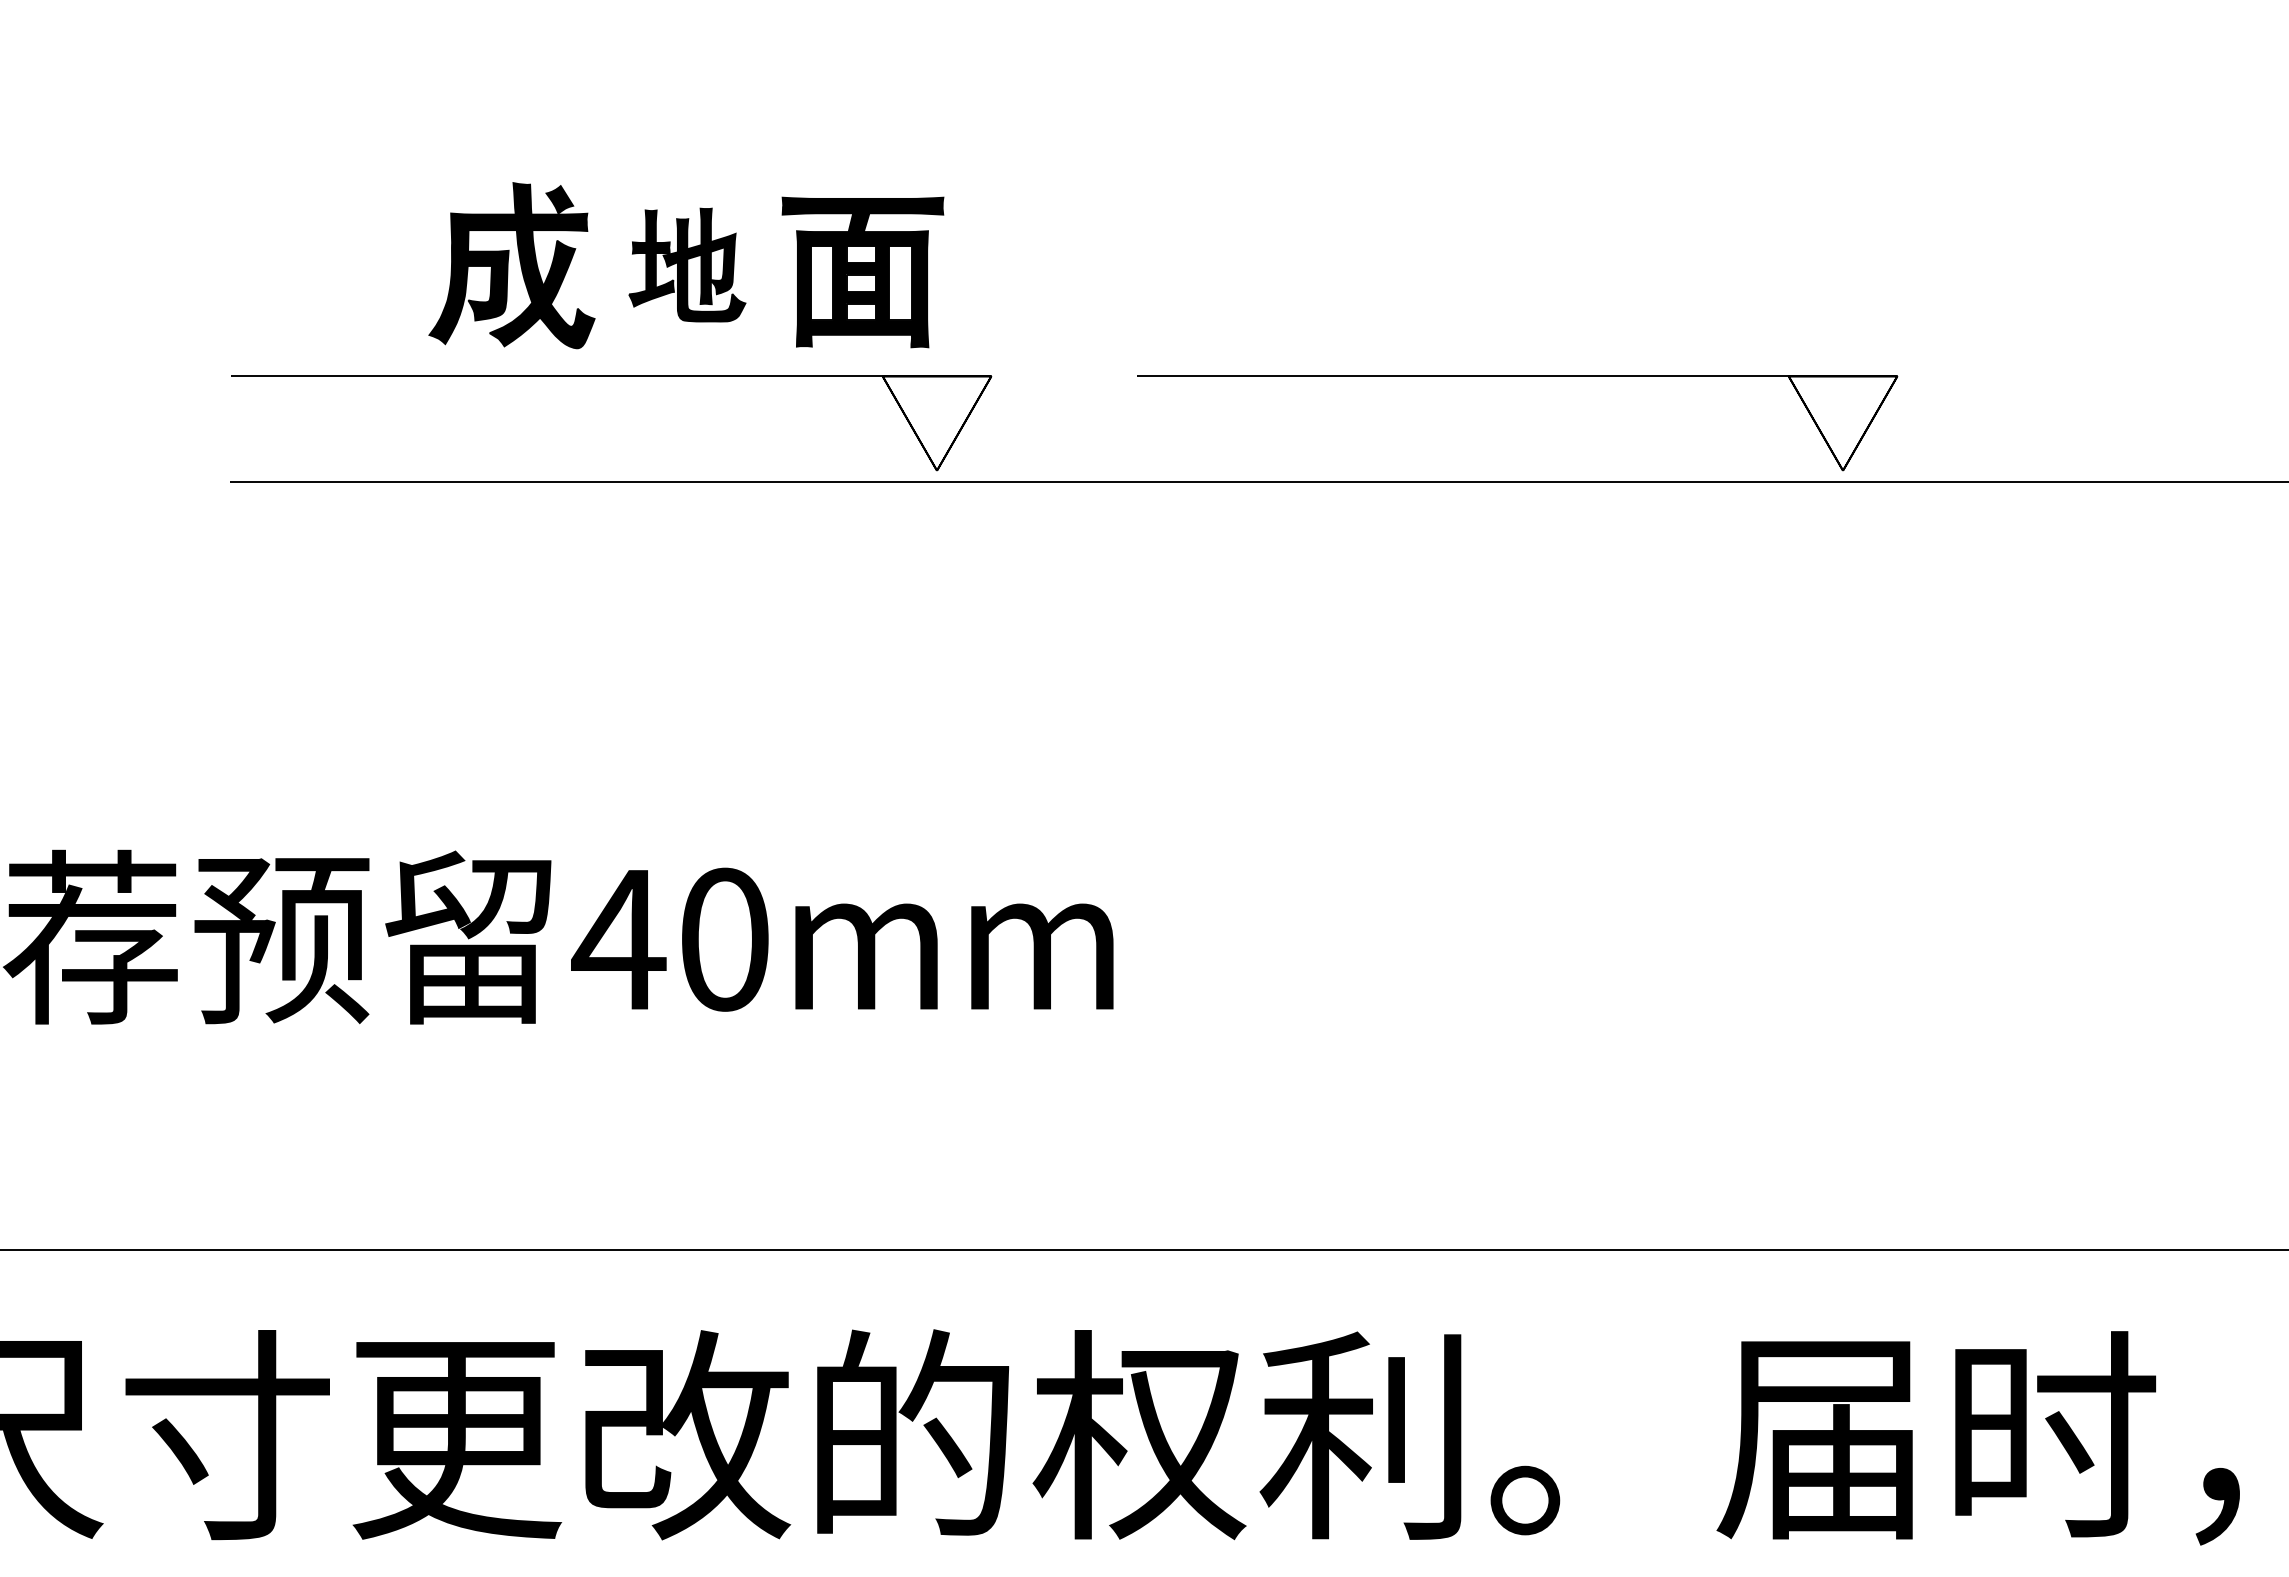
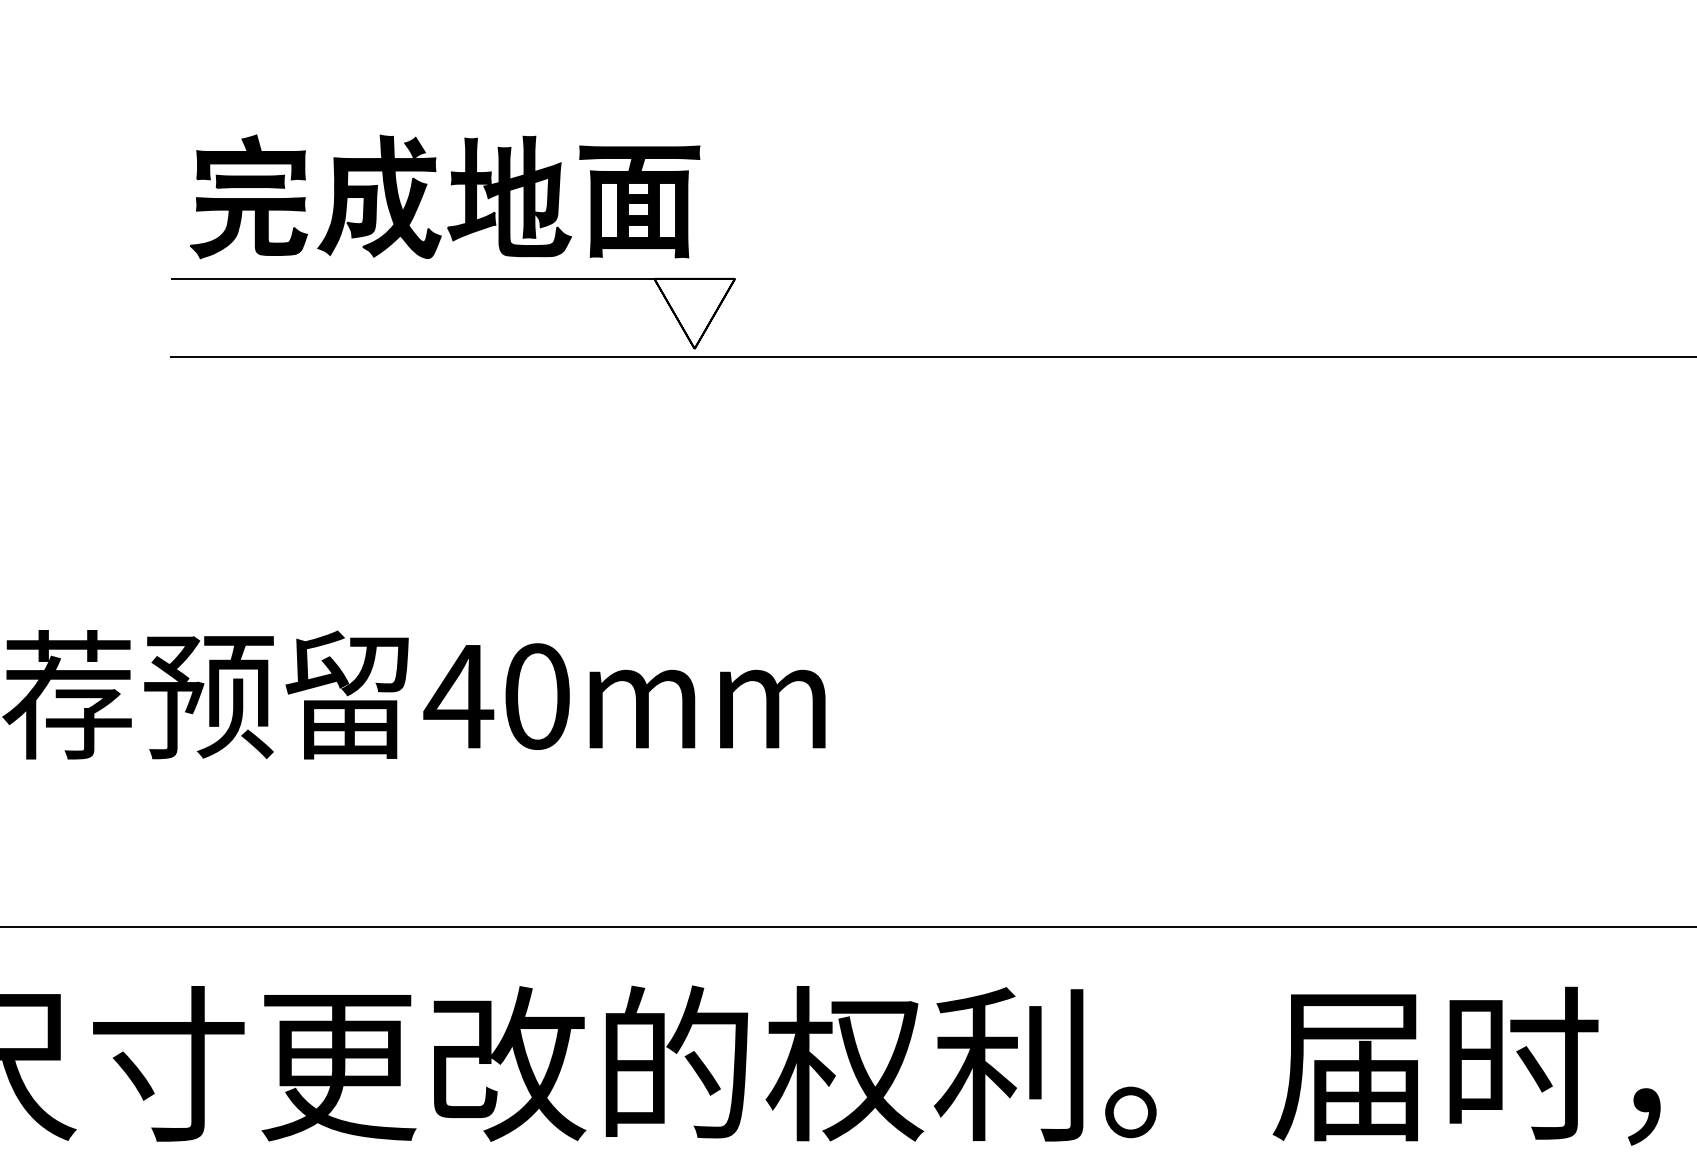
part: (687, 264) -> (509, 196), size x1.43
part: (335, 265) -> (248, 196), added
part: (1517, 376) -> (1125, 279), removed

